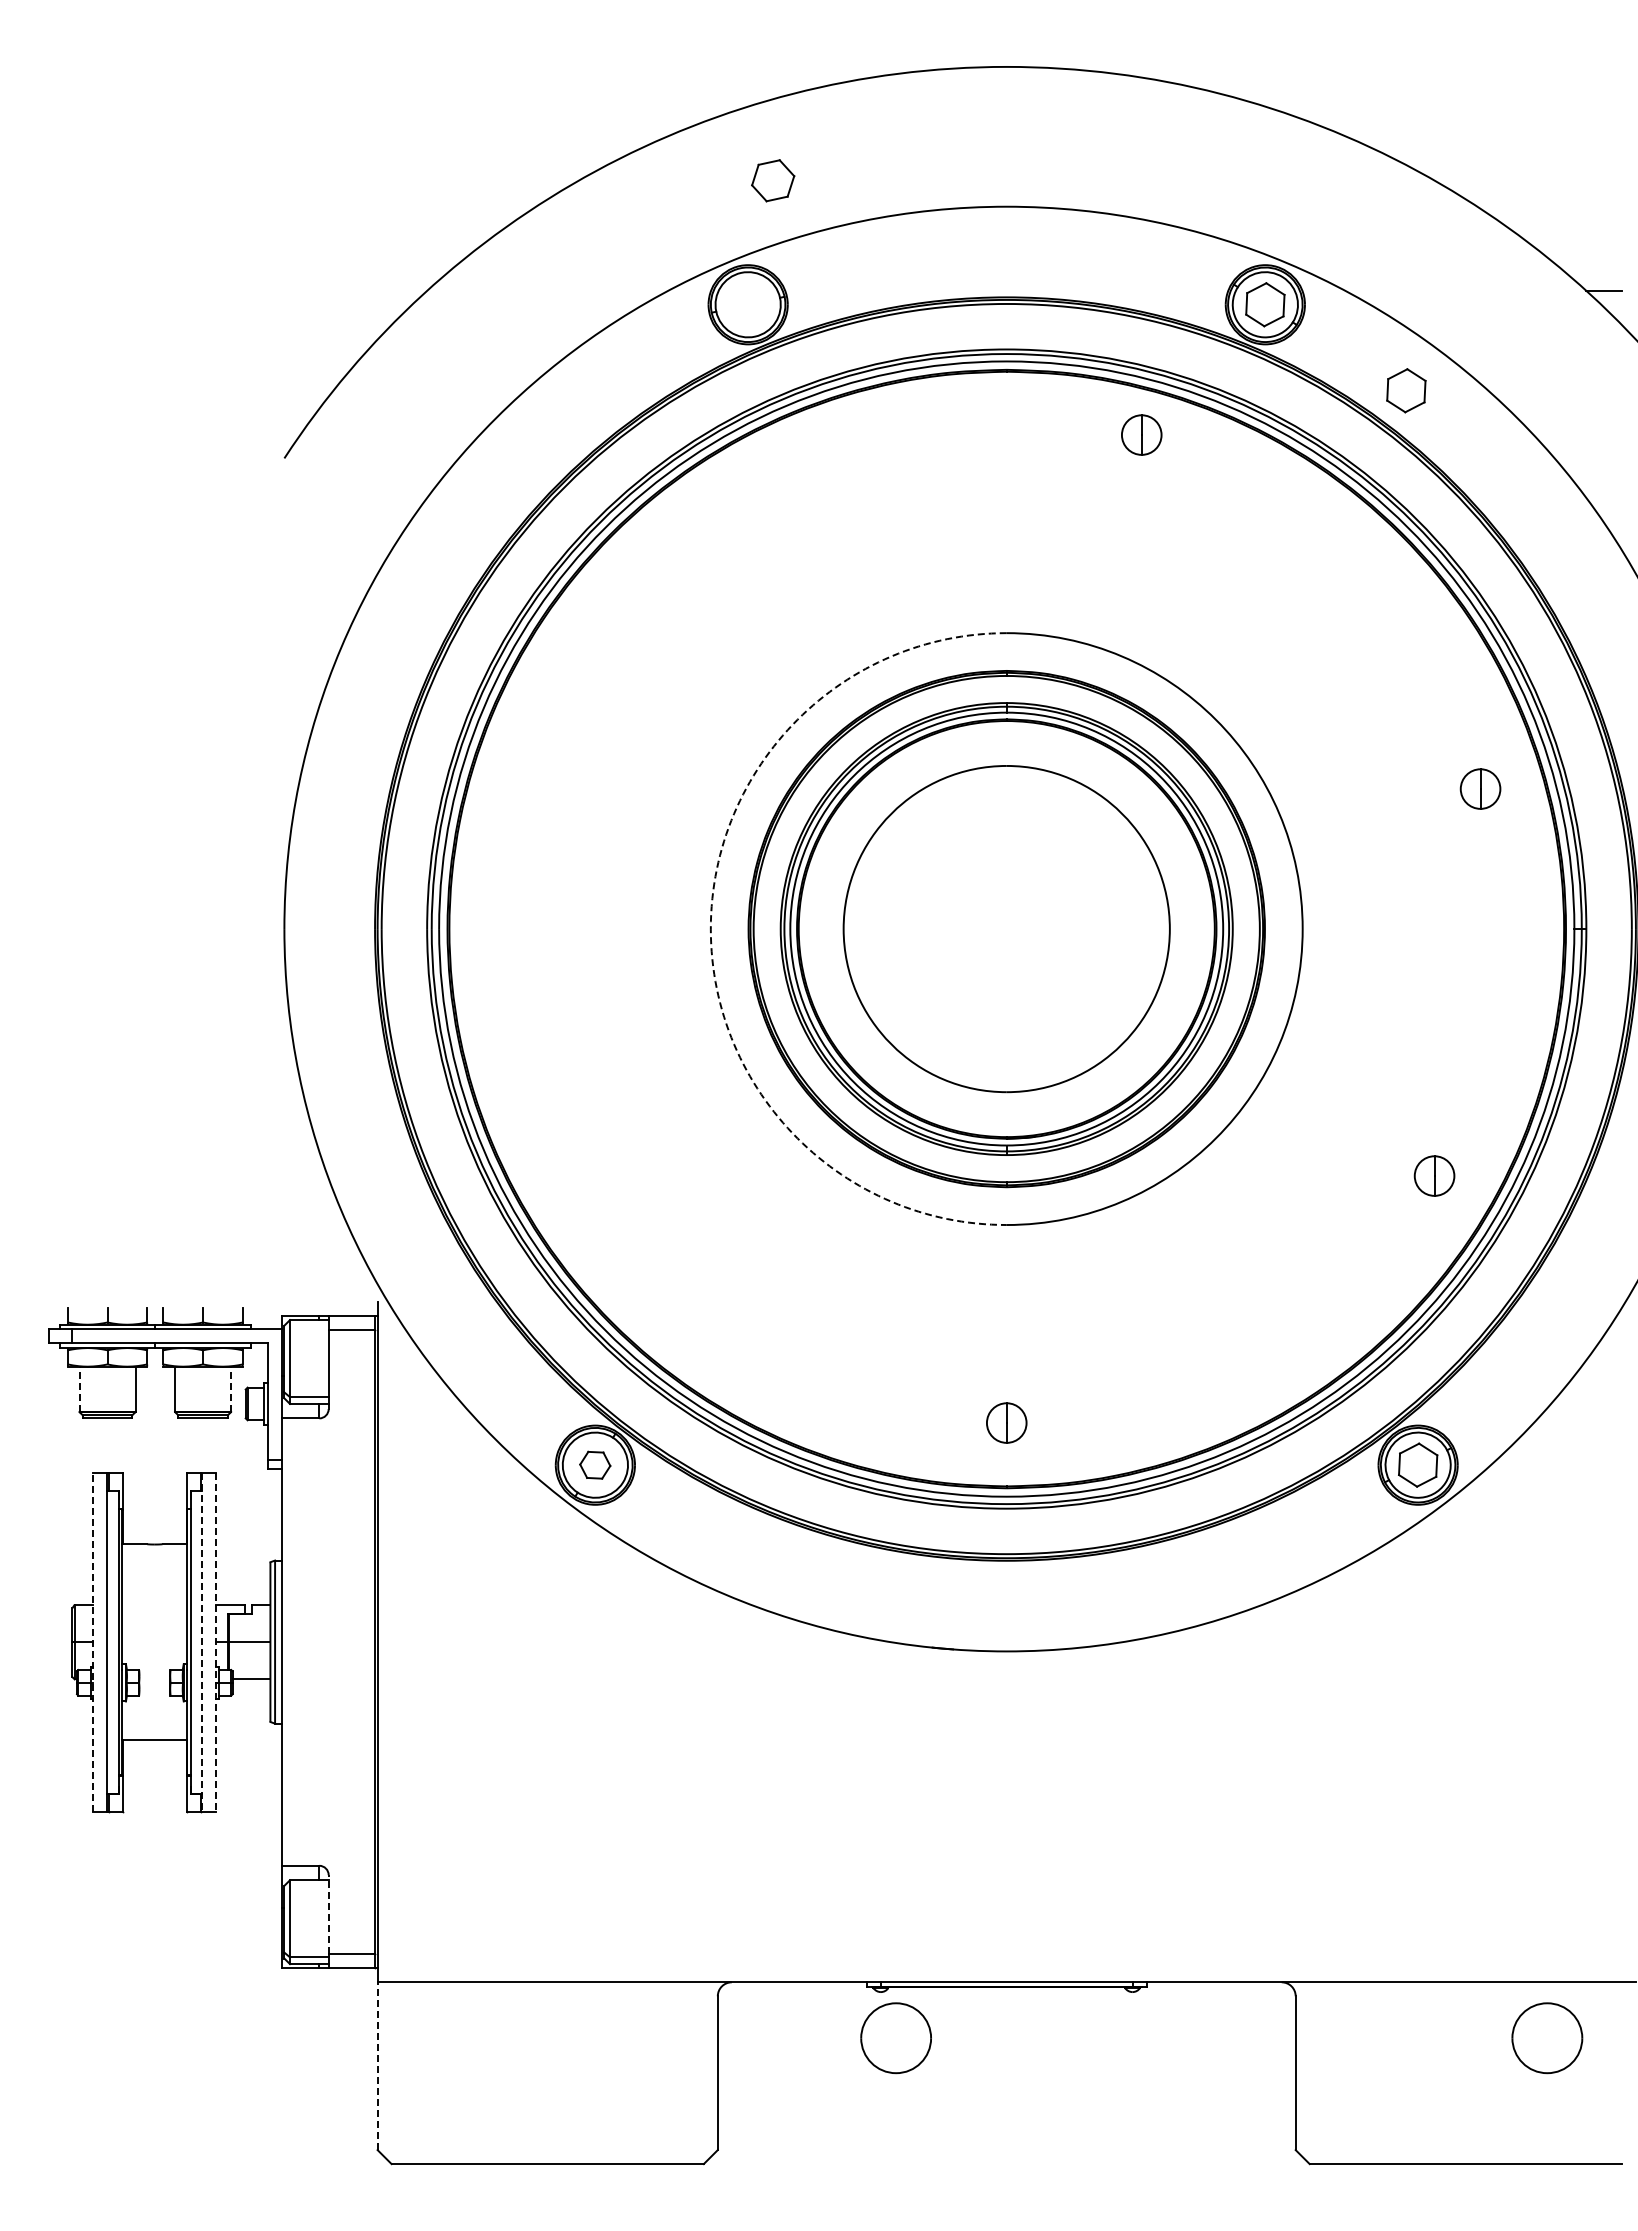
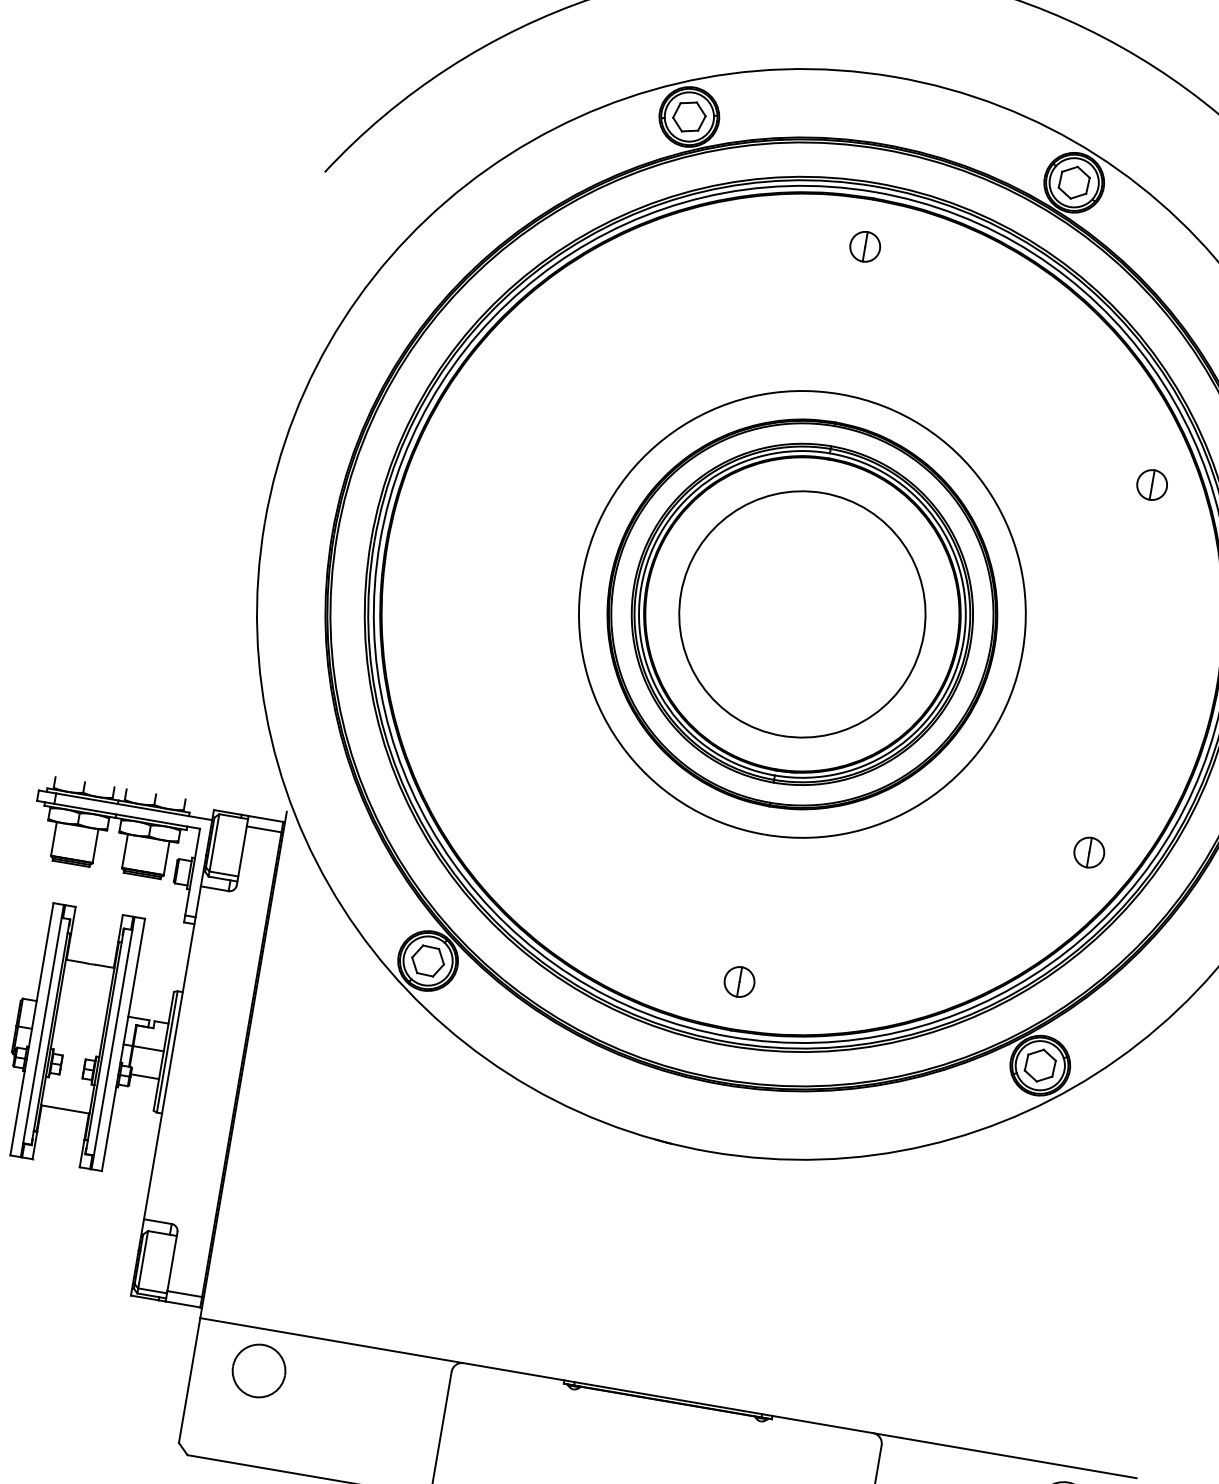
part: (773, 180) -> (689, 116), moved
part: (1406, 390) -> (1168, 264), removed
part: (1141, 434) -> (865, 246), moved
part: (1480, 788) -> (1152, 484), moved
arc: (710, 929) -> (581, 577), dashed -> solid
line: (79, 1389) -> (53, 839), dashed -> solid
line: (231, 1389) -> (166, 858), dashed -> solid
part: (594, 1465) -> (427, 961), size x1.43
line: (93, 1642) -> (32, 1029), dashed -> solid
line: (202, 1643) -> (113, 1043), dashed -> solid
line: (216, 1643) -> (123, 1045), dashed -> solid
line: (328, 1914) -> (172, 1261), dashed -> solid
part: (895, 2038) -> (258, 1371), moved
line: (377, 2066) -> (189, 1380), dashed -> solid

